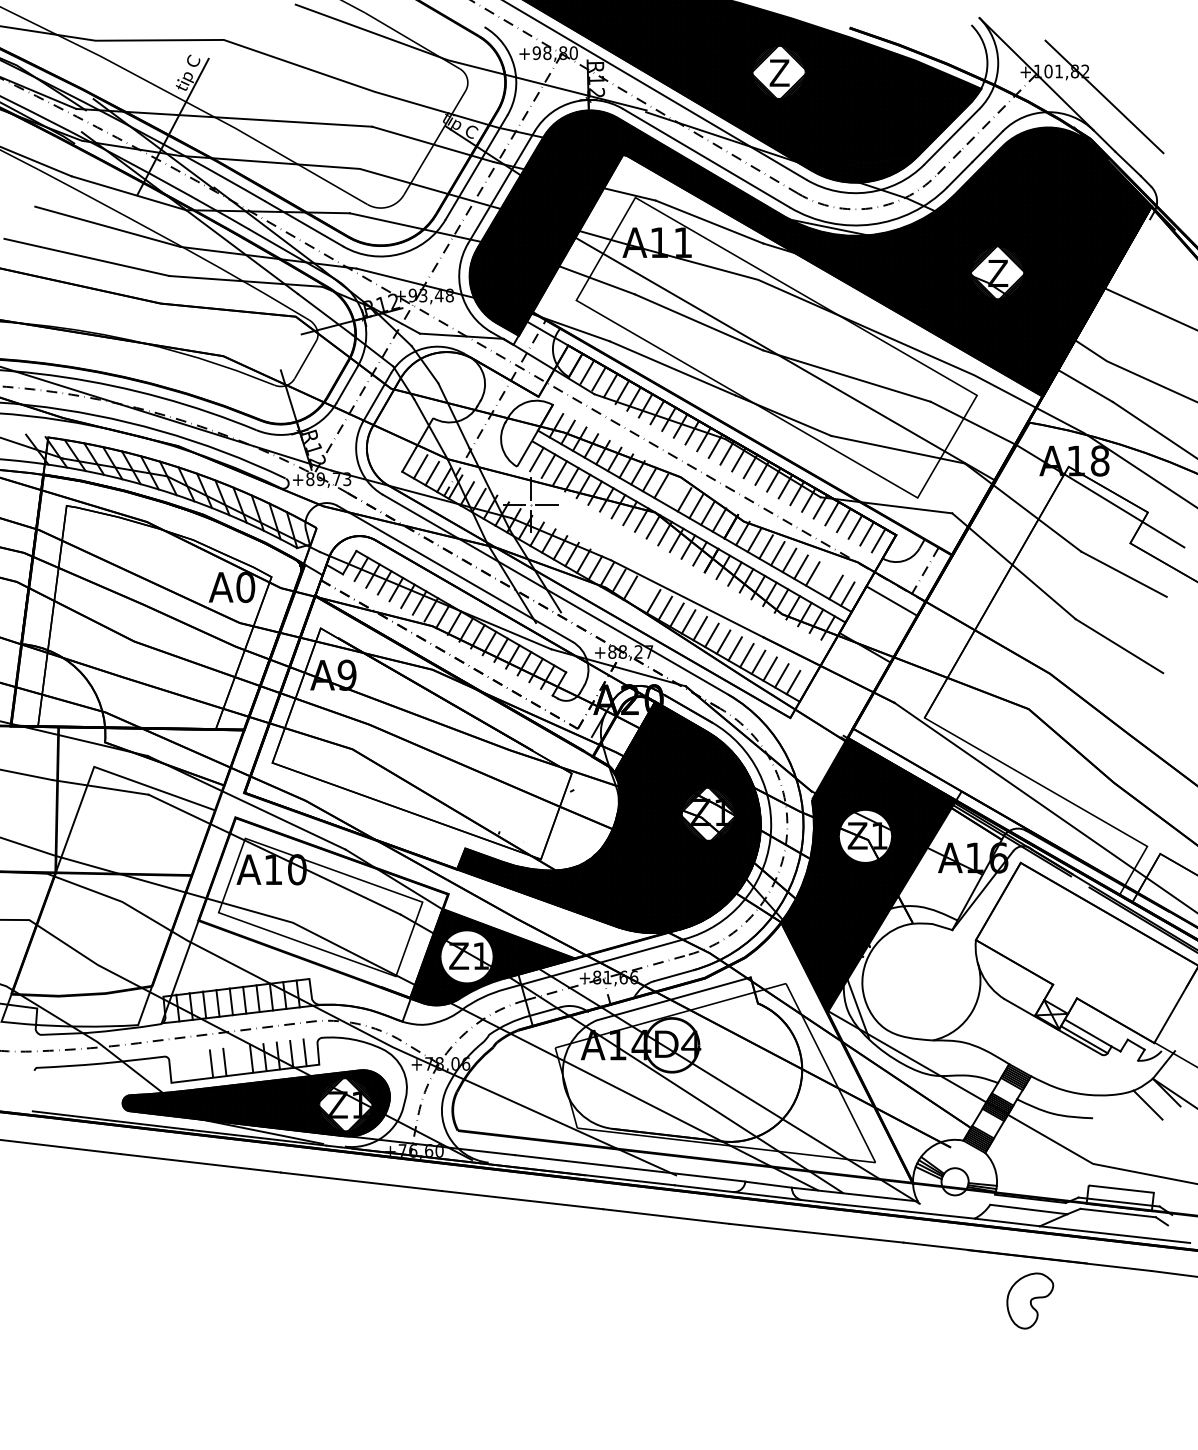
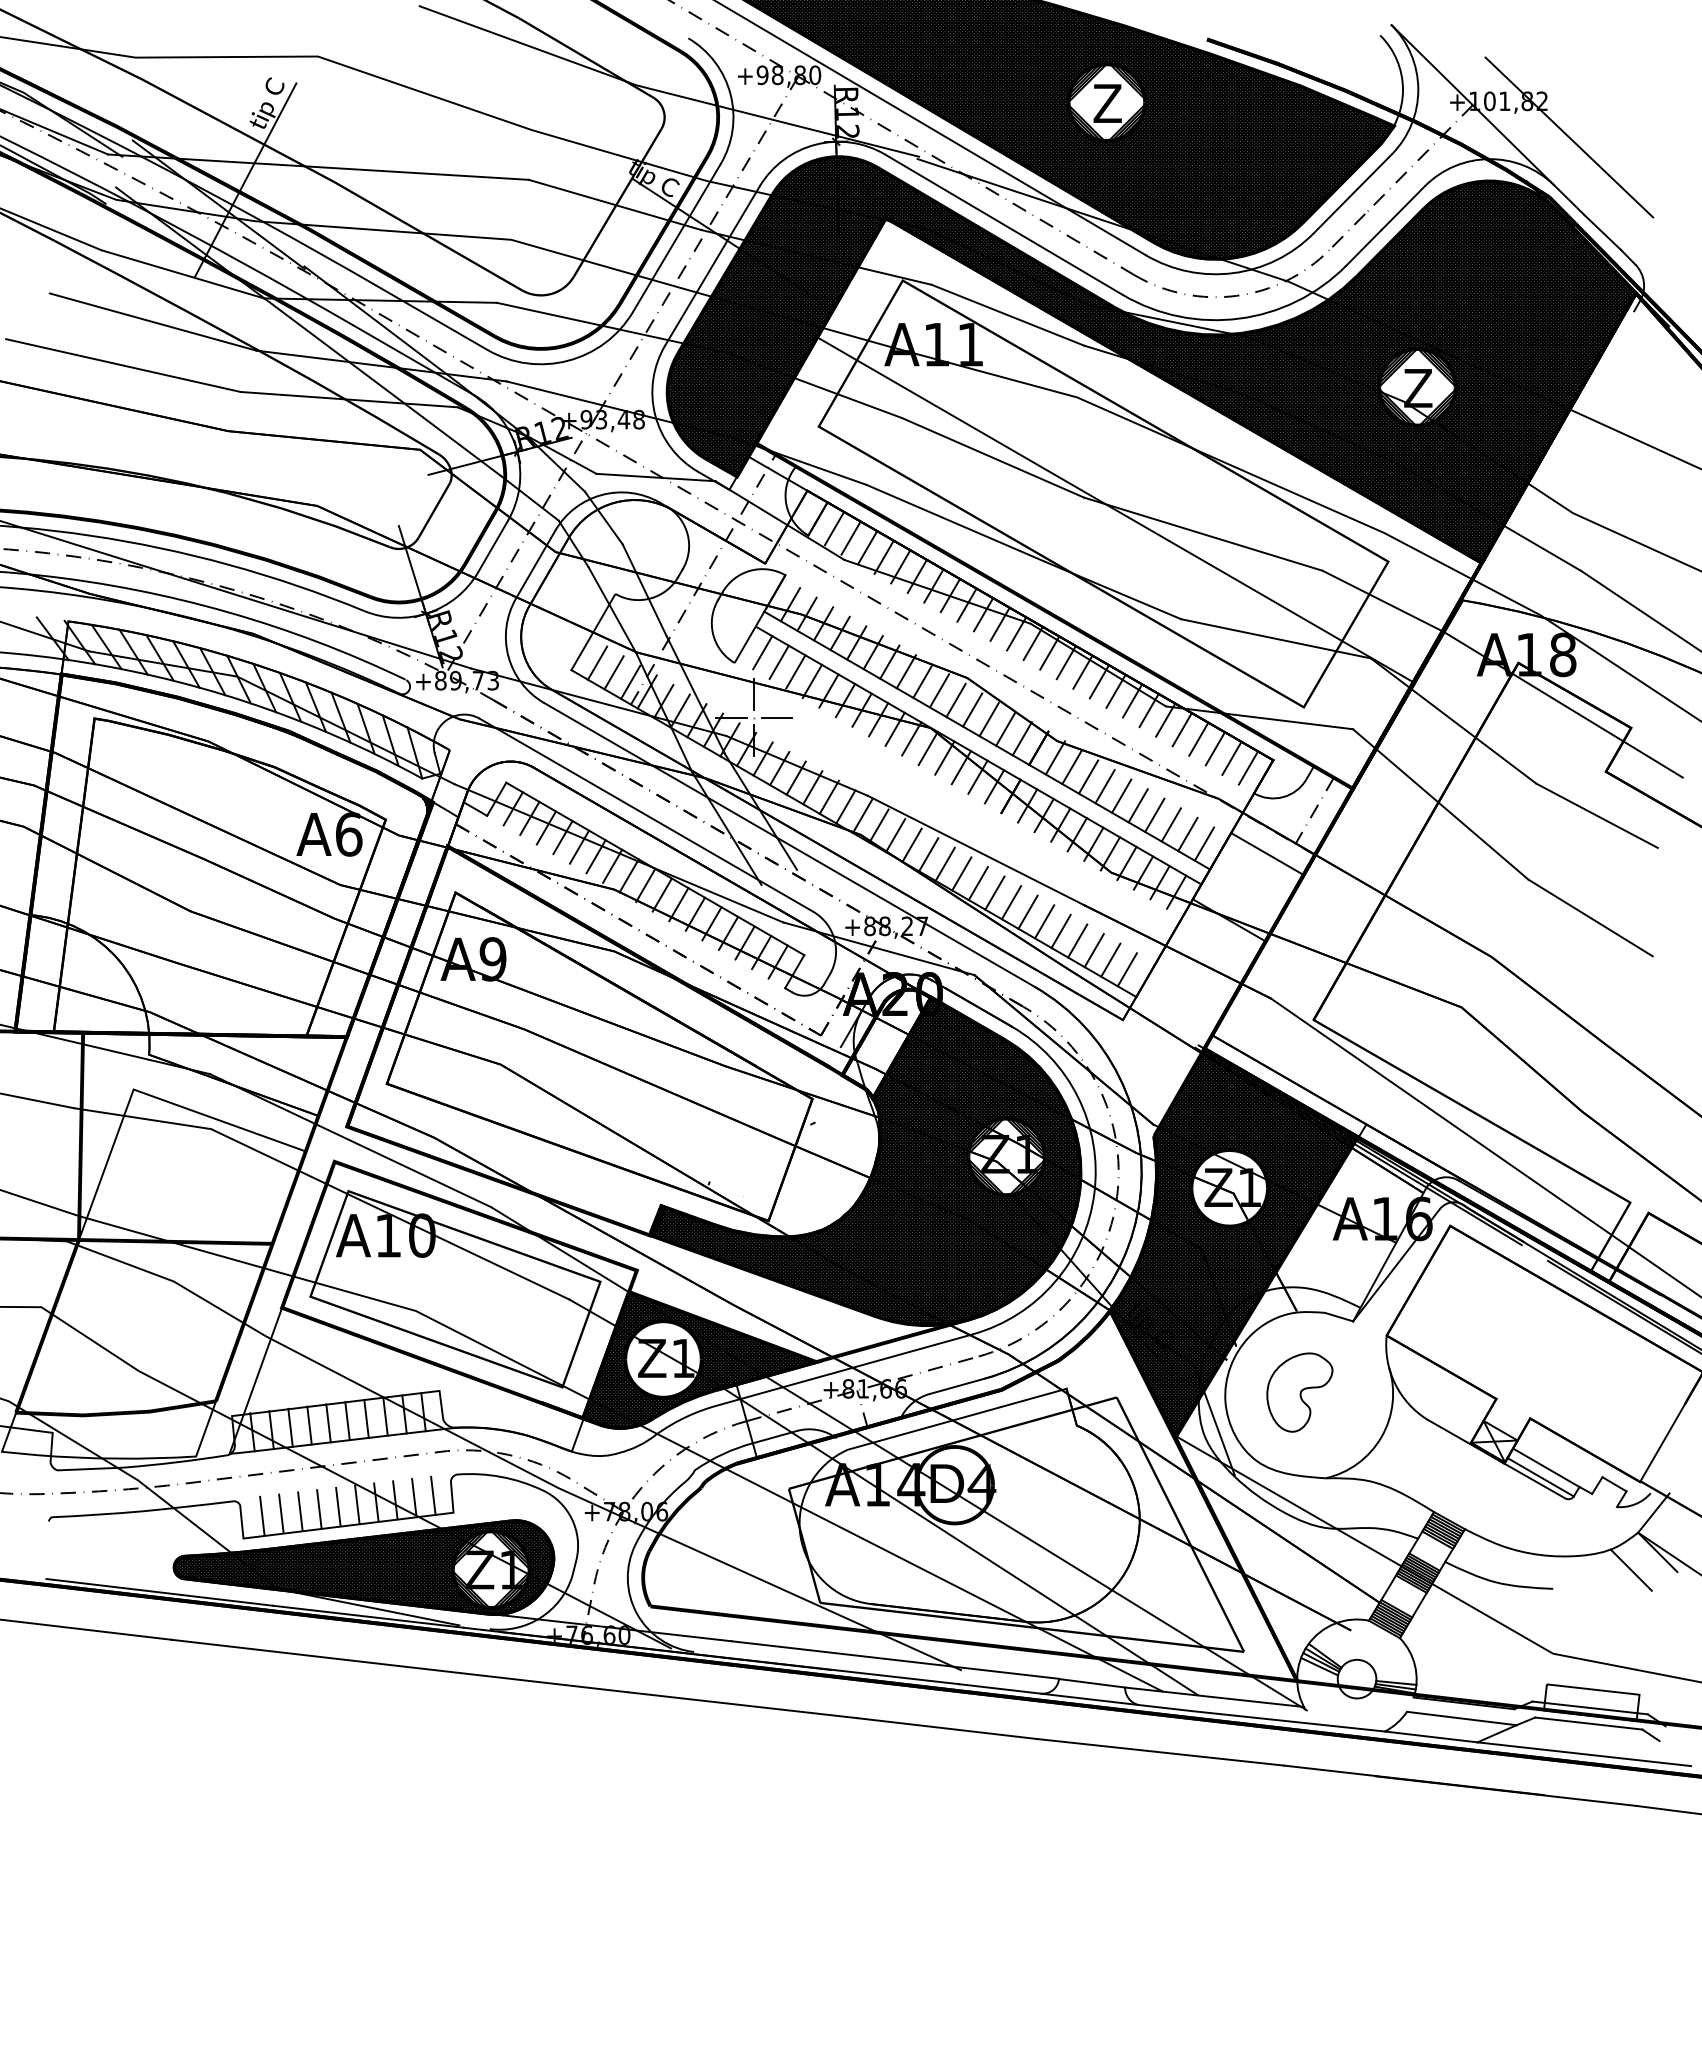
line: (672, 493) -> (955, 700), added
line: (823, 580) -> (1170, 824), added
text: (245, 587) -> (348, 834), A0 -> A6
line: (641, 594) -> (911, 844), added
line: (238, 1060) -> (338, 1506), added
line: (198, 1065) -> (281, 1513), added
line: (184, 1066) -> (262, 1515), added
part: (1030, 1300) -> (1299, 1392), moved

